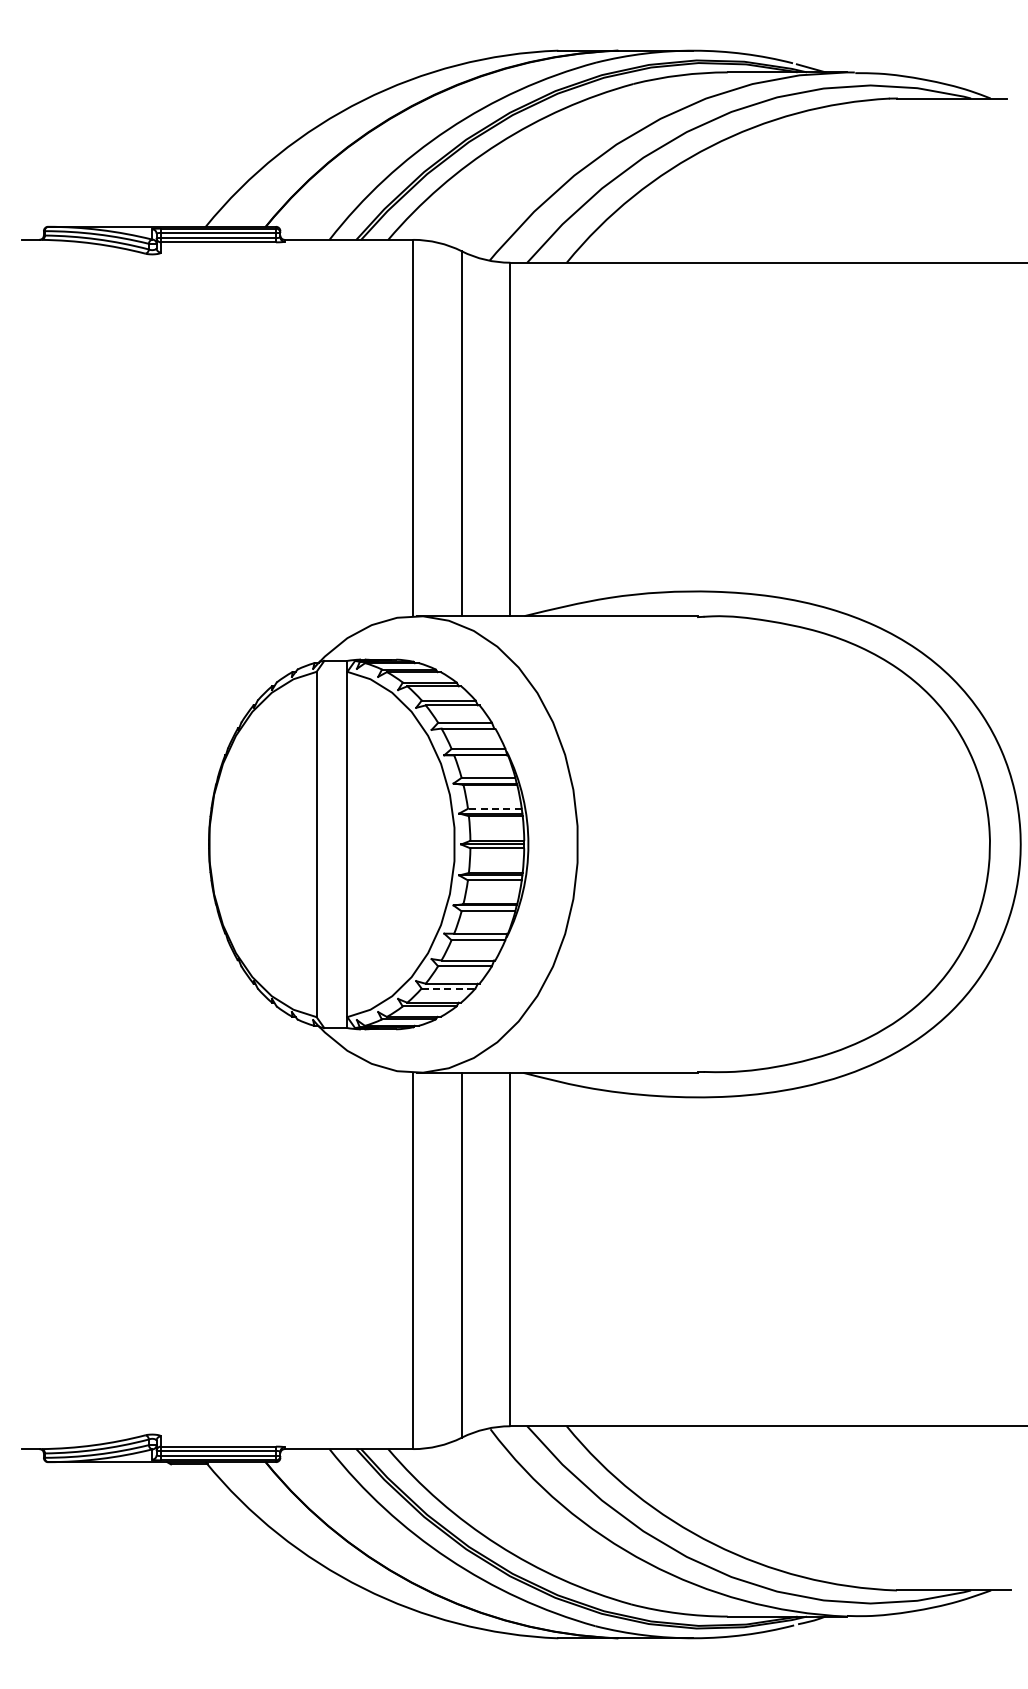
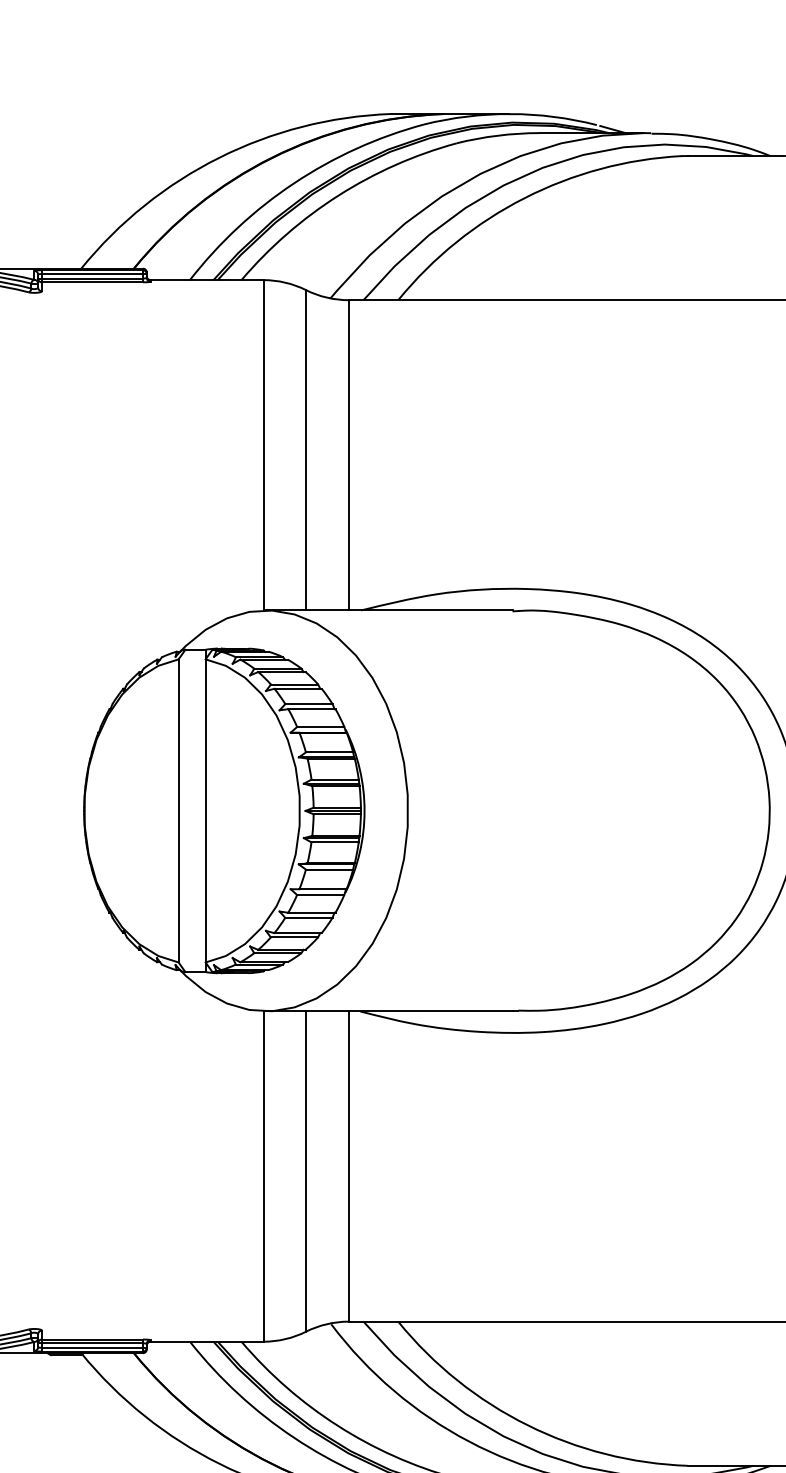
line: (494, 808) -> (334, 779), dashed -> solid
line: (448, 988) -> (294, 937), dashed -> solid

